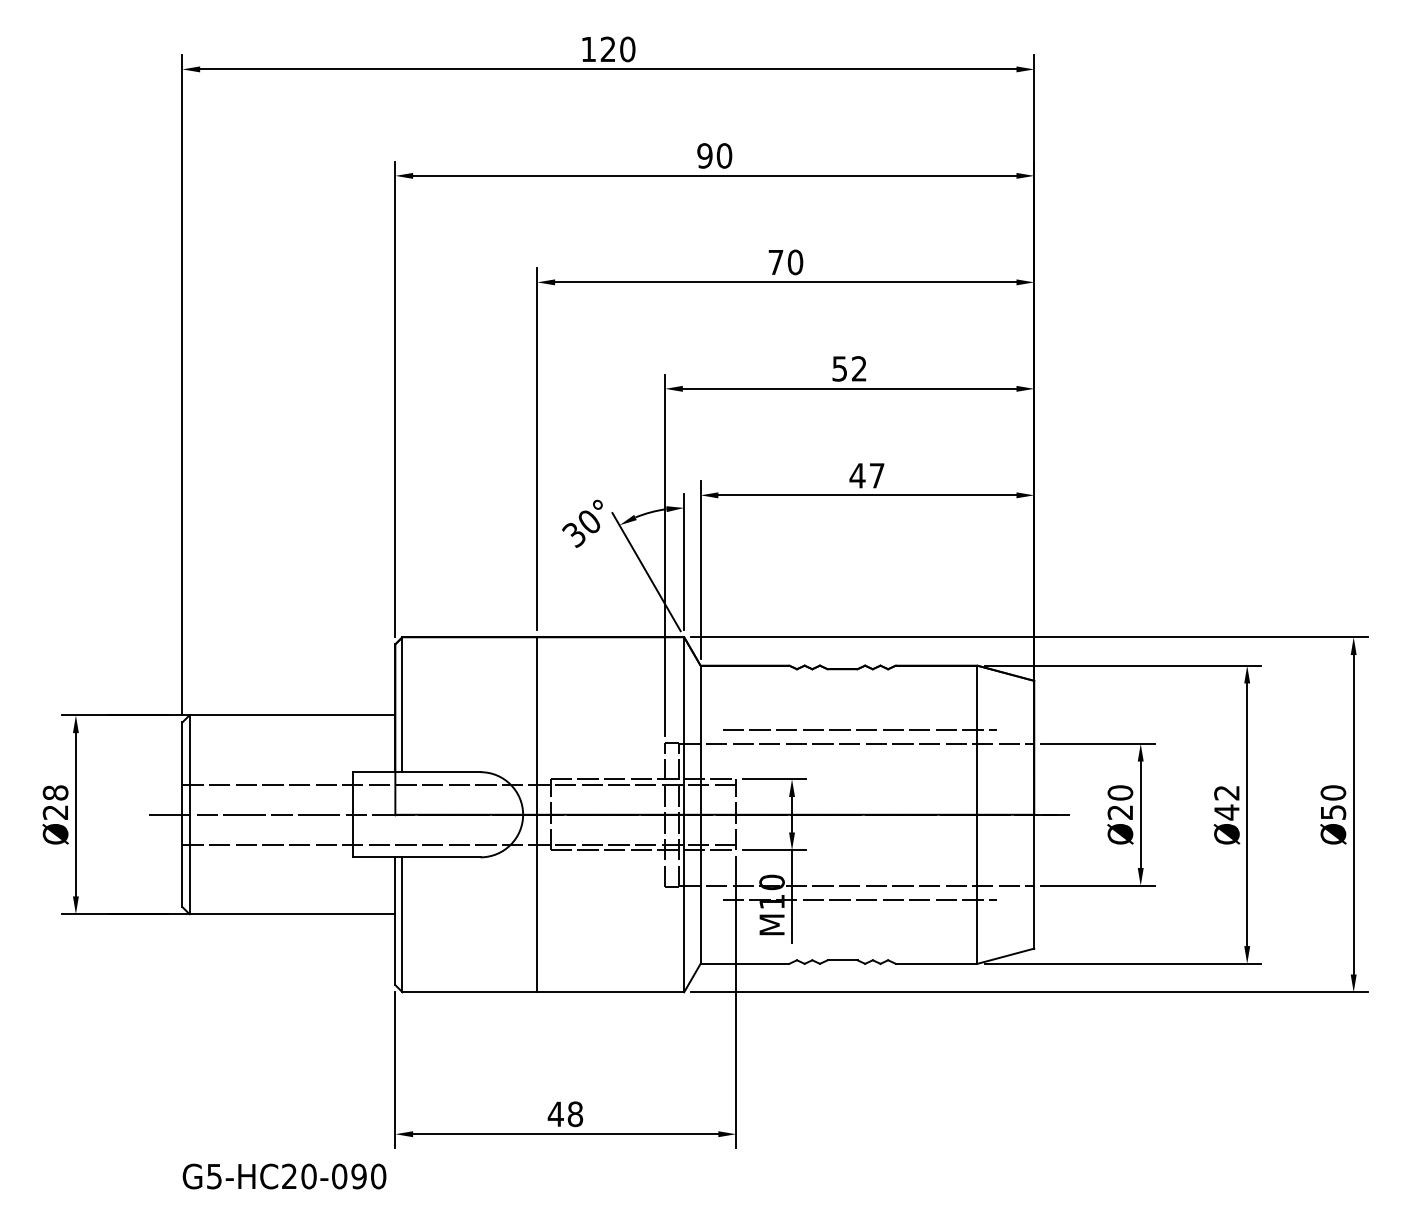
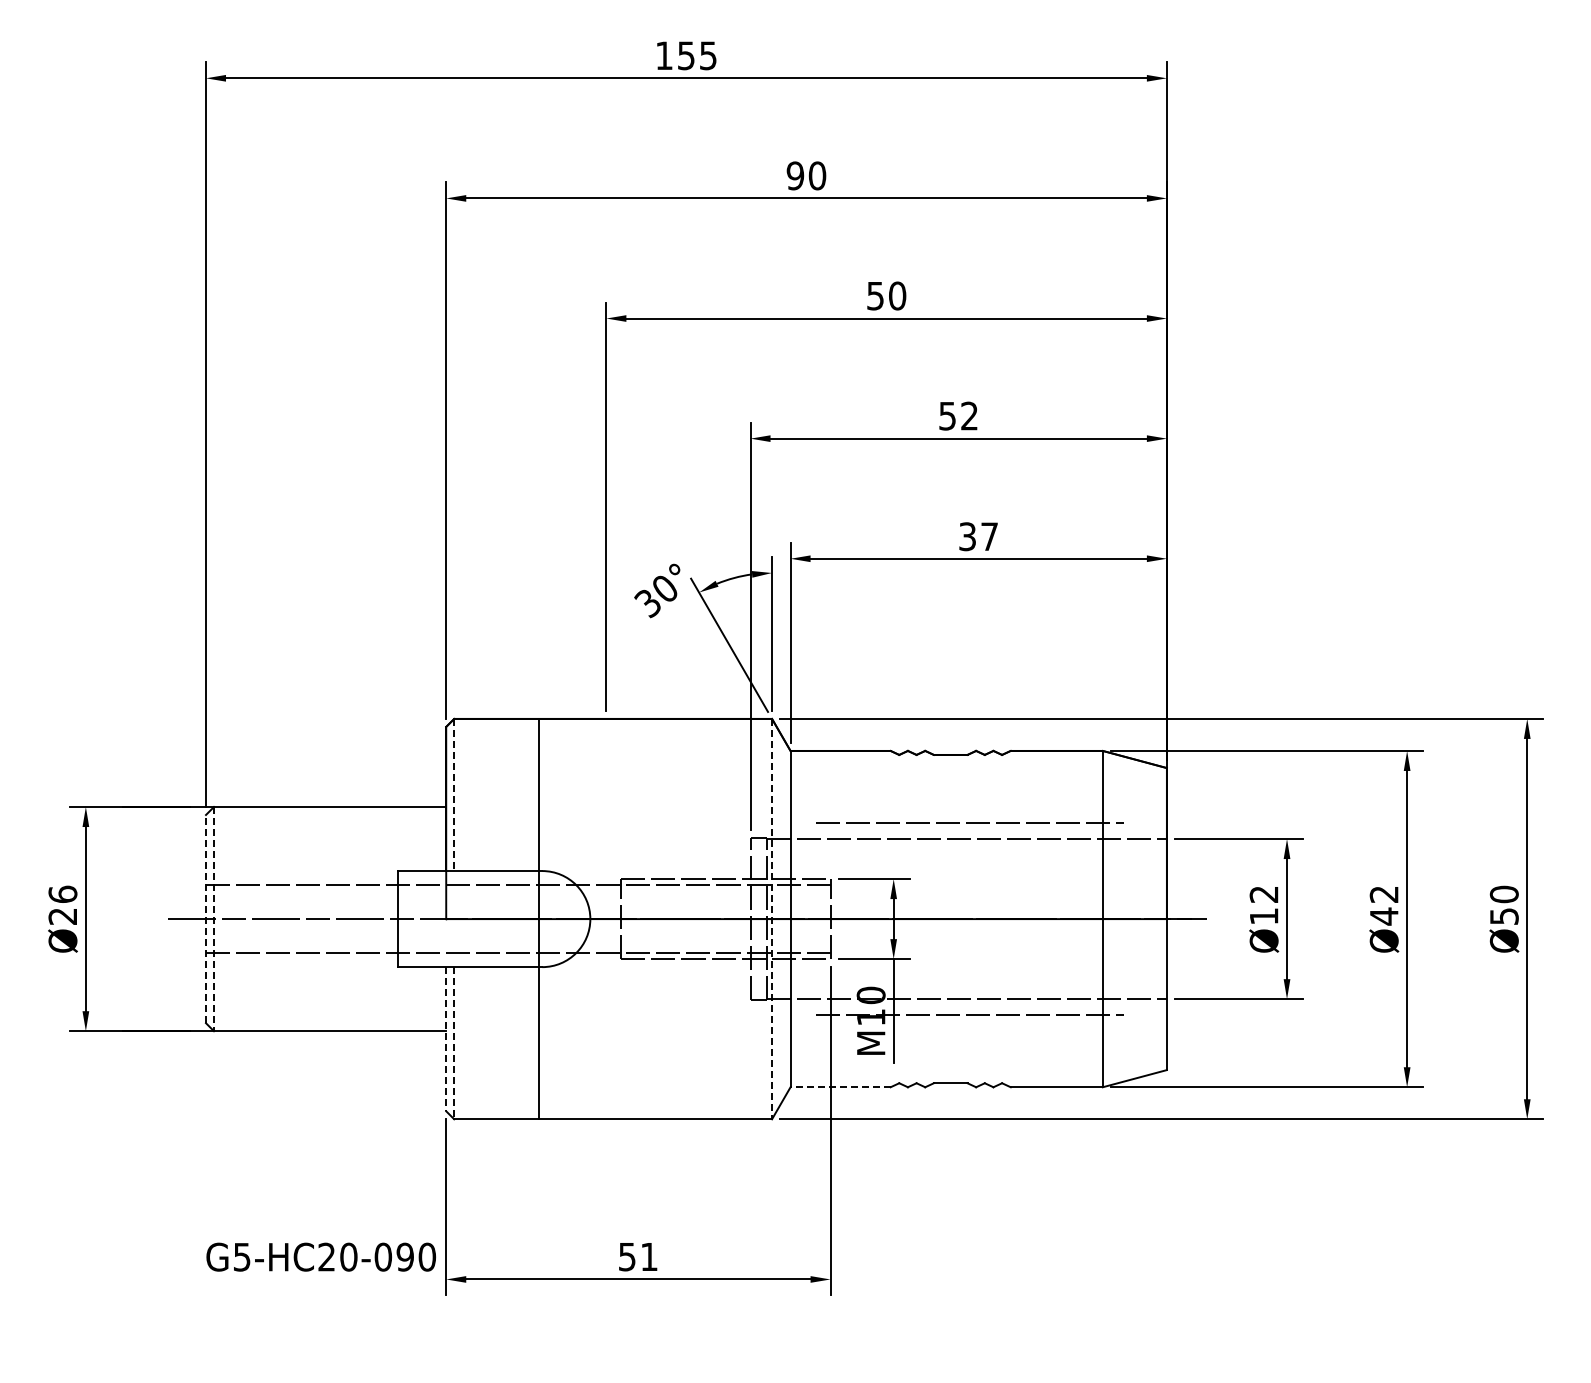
text: (618, 49) -> (697, 55), 120 -> 155
text: (775, 262) -> (875, 296), 70 -> 50
text: (857, 475) -> (967, 536), 47 -> 37
line: (402, 705) -> (454, 795), solid -> dashed
text: (55, 792) -> (62, 894), Ø28 -> Ø26
text: (1119, 801) -> (1263, 904), Ø20 -> Ø12
line: (181, 814) -> (205, 918), solid -> dashed
line: (537, 814) -> (539, 918), moved
line: (189, 815) -> (214, 919), solid -> dashed
line: (684, 815) -> (772, 919), solid -> dashed
line: (395, 921) -> (446, 1039), solid -> dashed
line: (402, 925) -> (454, 1043), solid -> dashed
line: (744, 964) -> (840, 1087), solid -> dashed
text: (564, 1113) -> (637, 1256), 48 -> 51
text: (283, 1175) -> (320, 1256), moved

